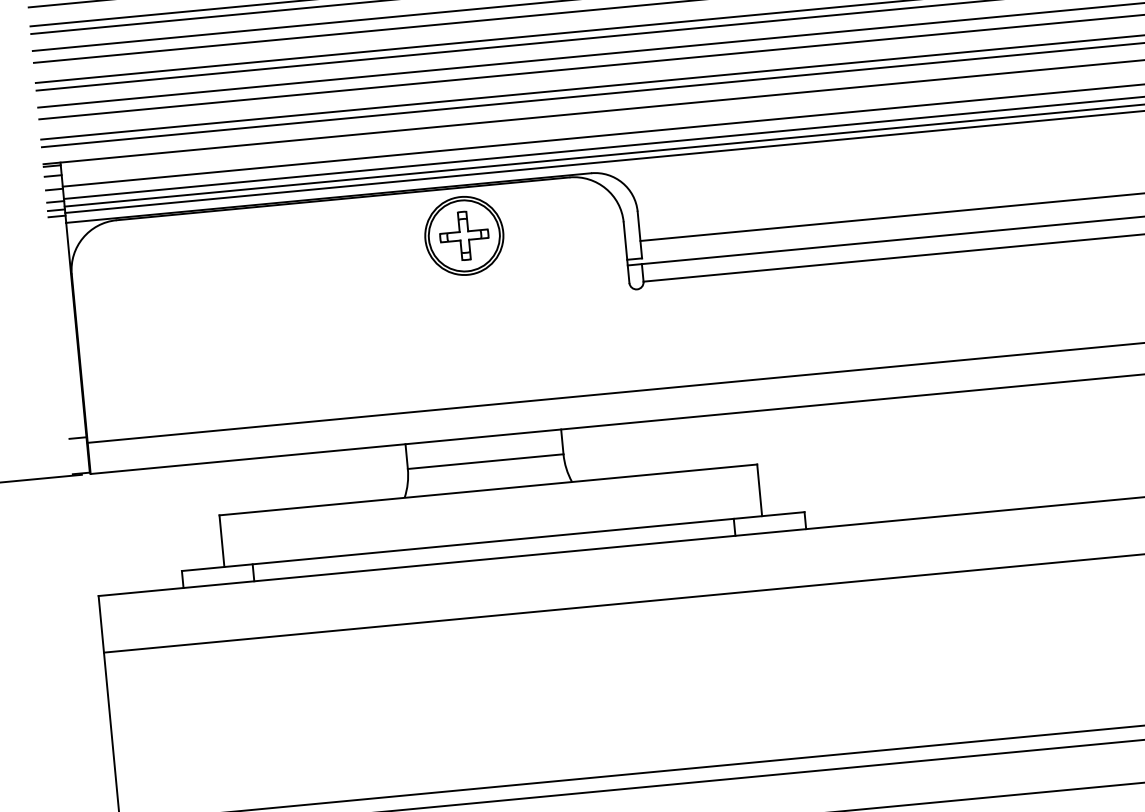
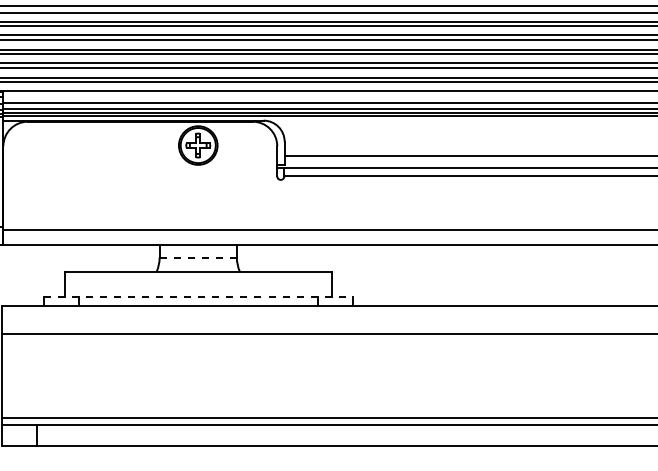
line: (486, 461) -> (198, 257), solid -> dashed
line: (493, 541) -> (198, 297), solid -> dashed

